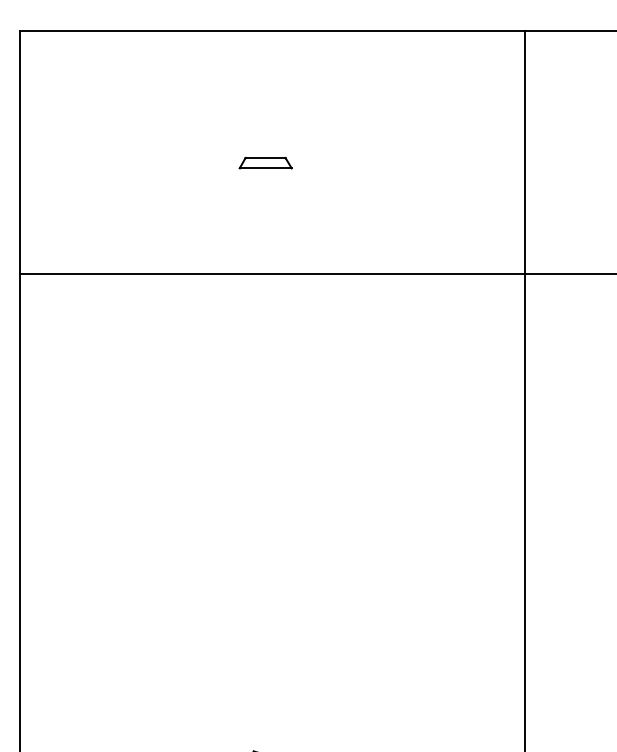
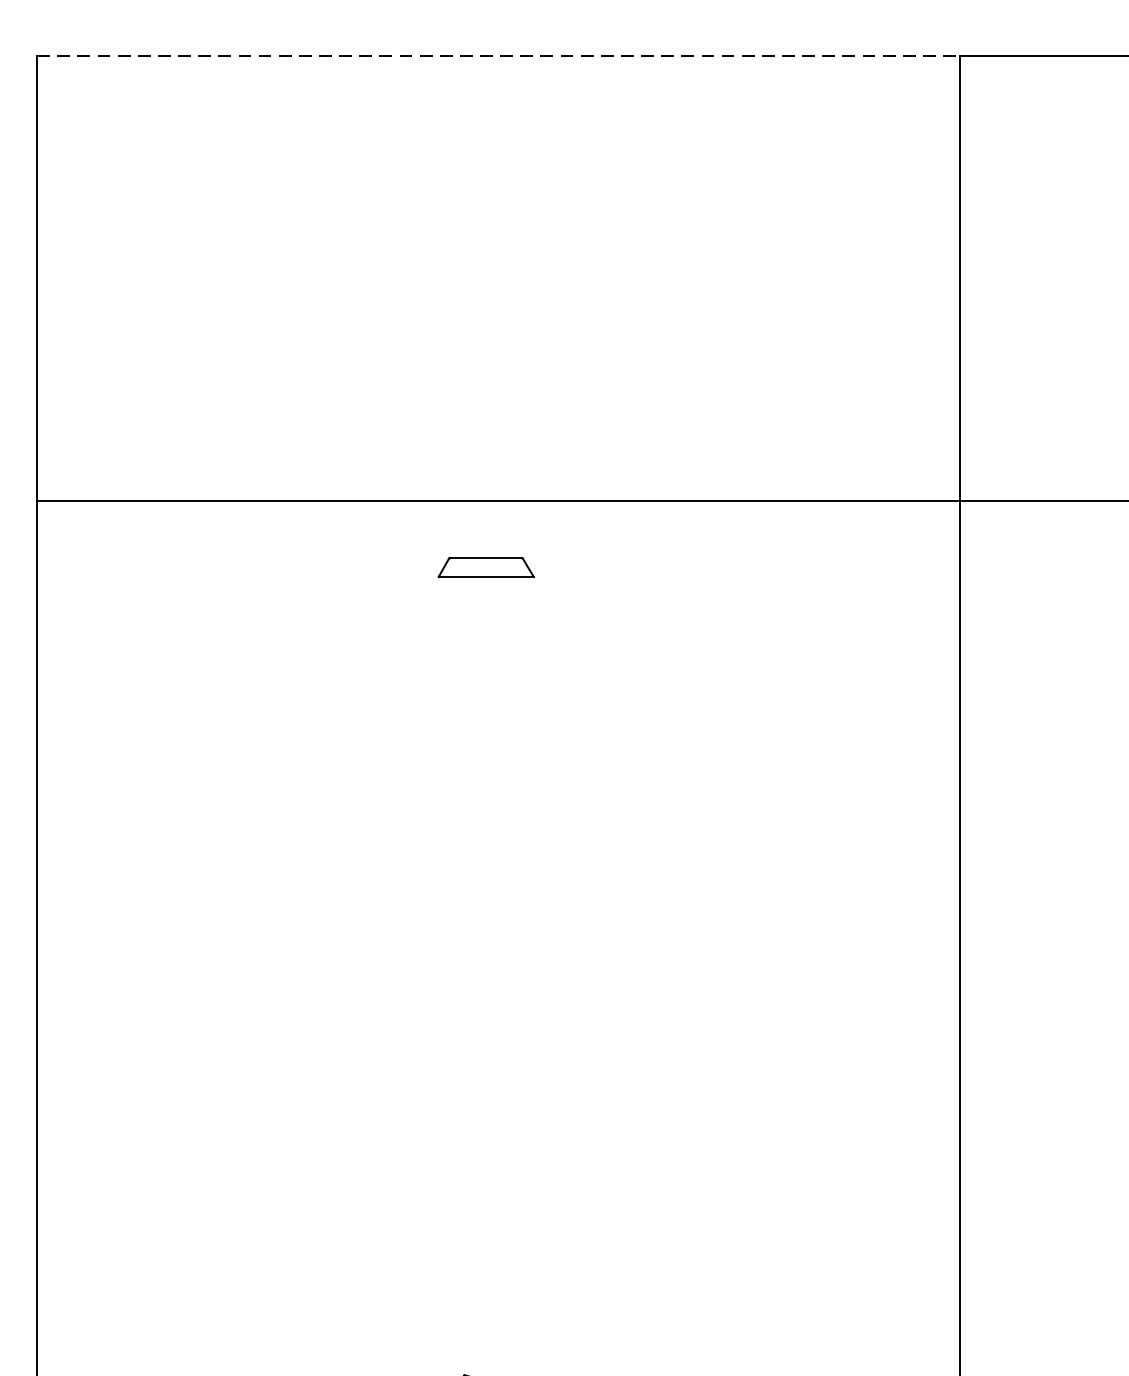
line: (273, 30) -> (500, 55), solid -> dashed
part: (265, 163) -> (485, 568), moved

